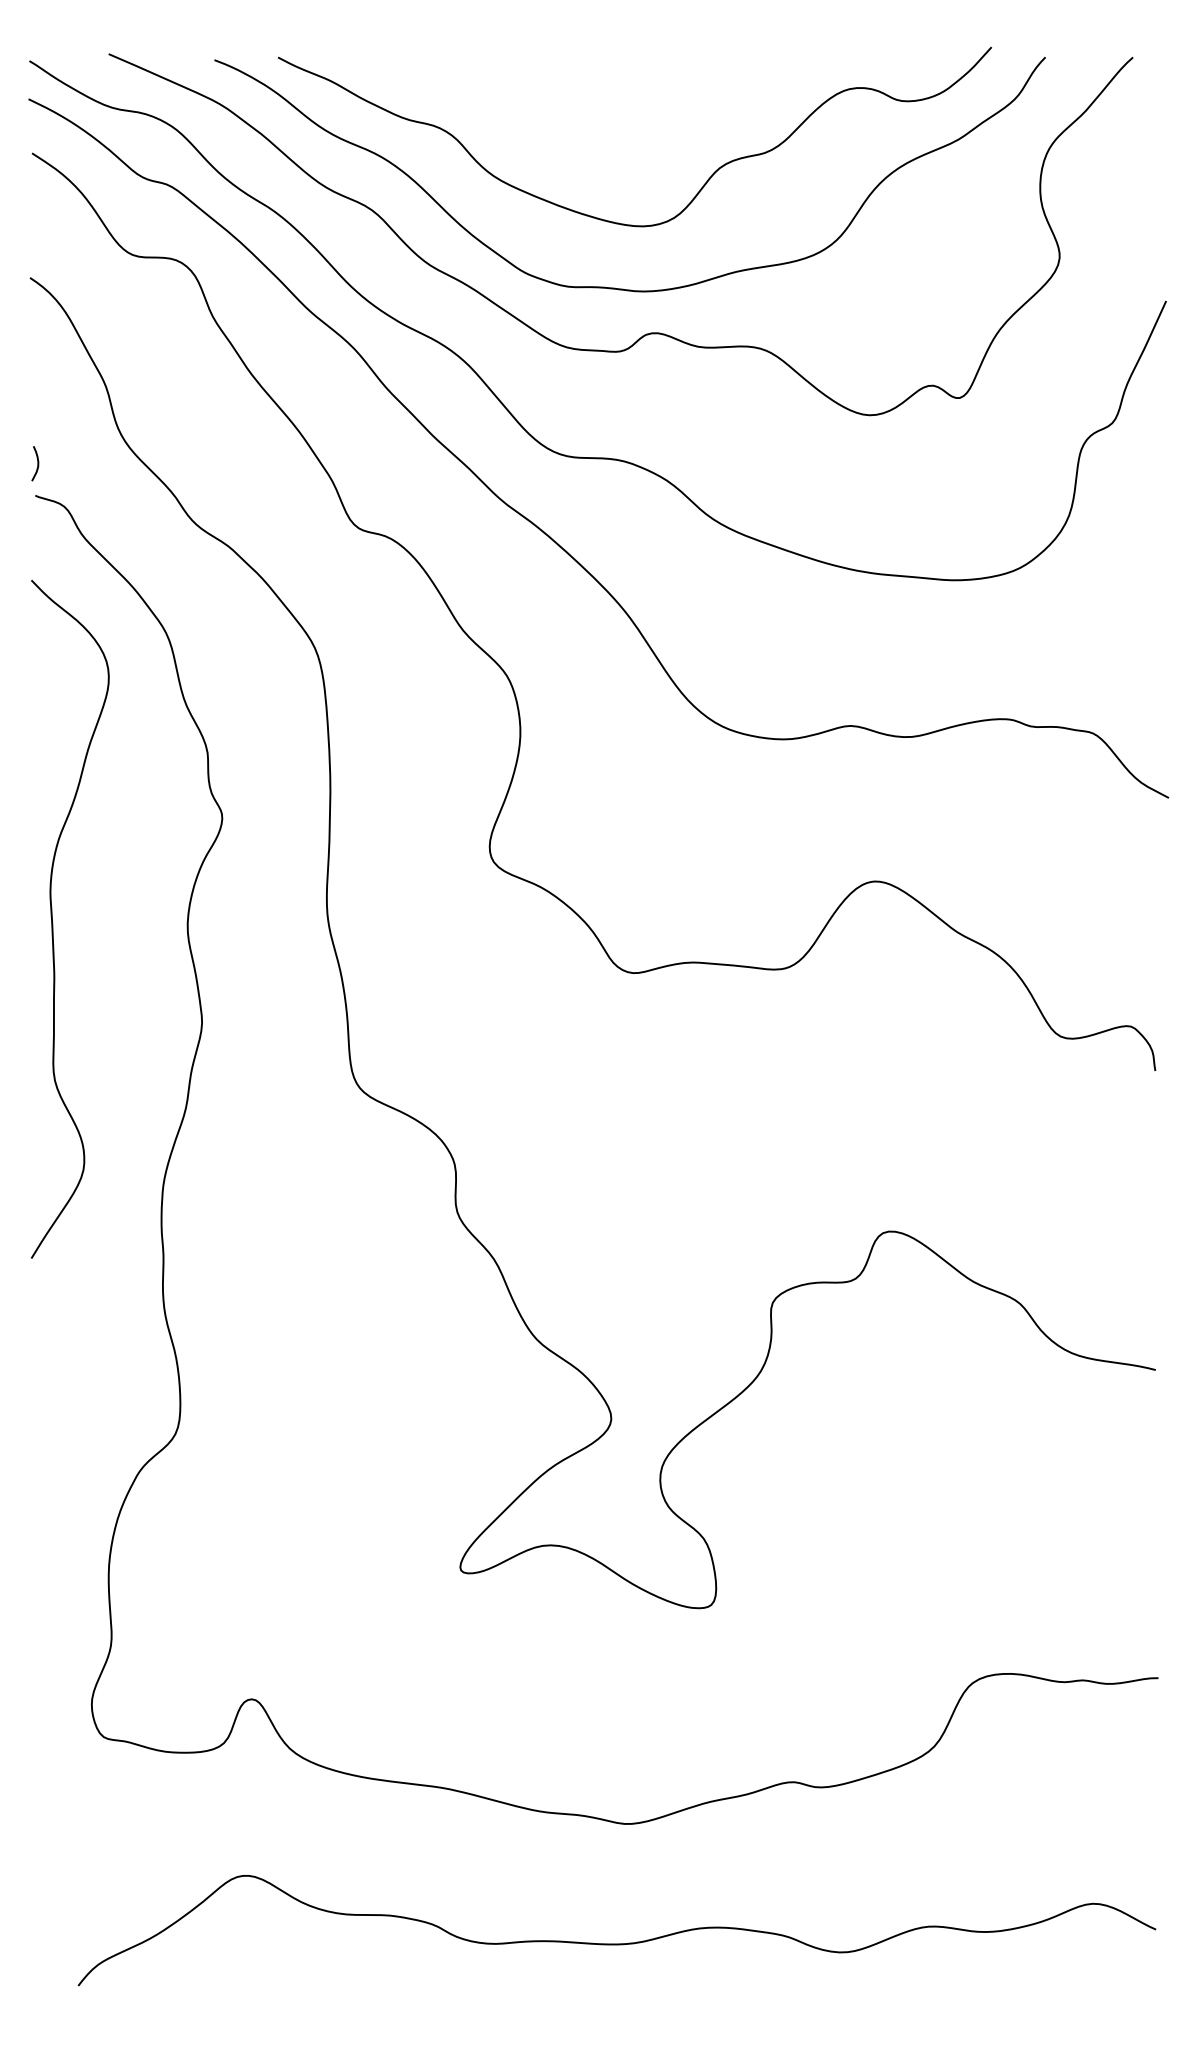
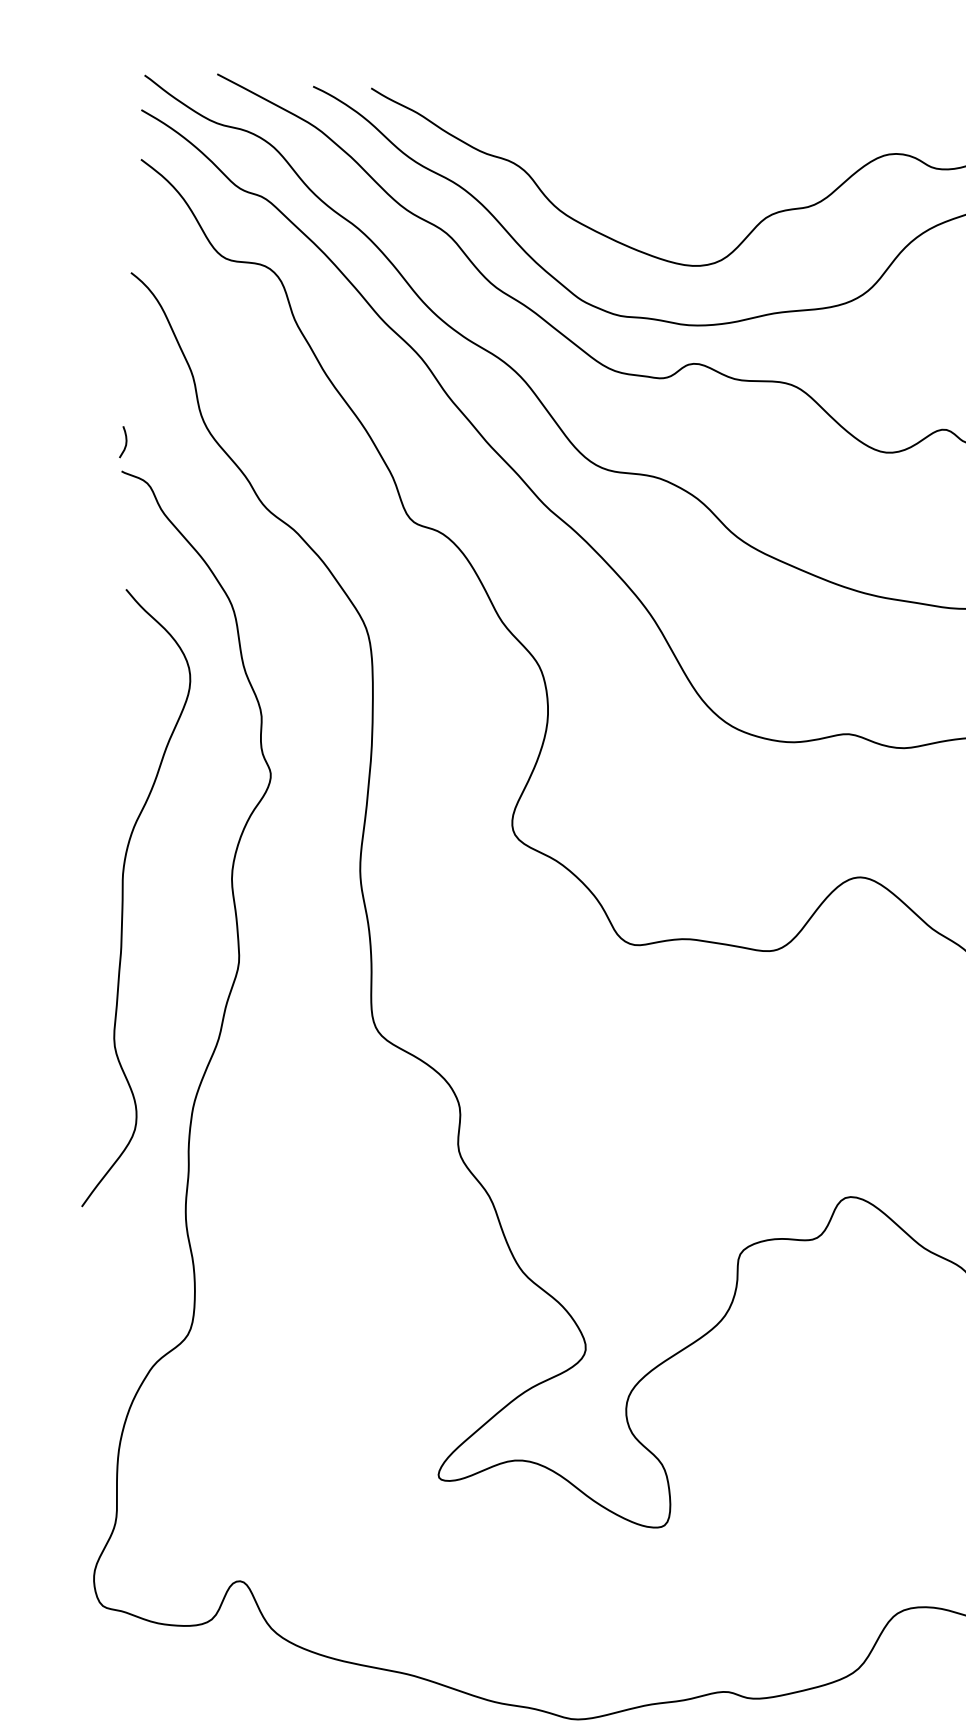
curve: (53, 923) -> (123, 903), moved

